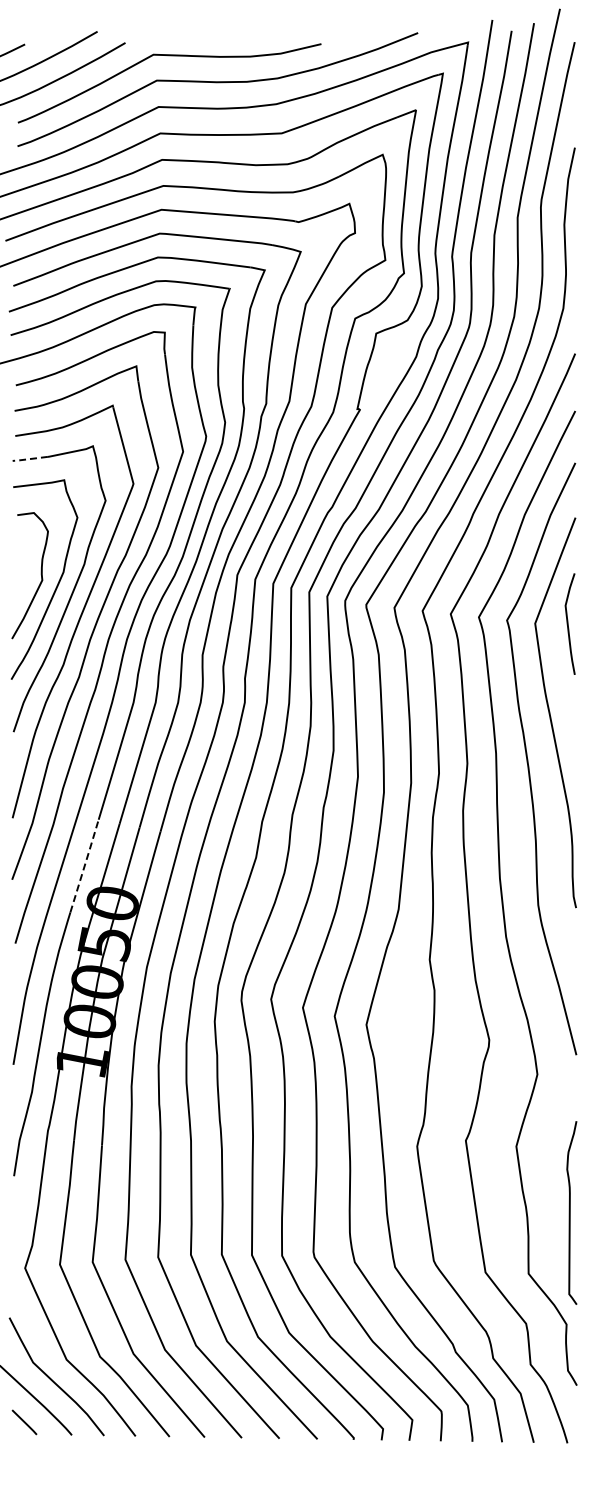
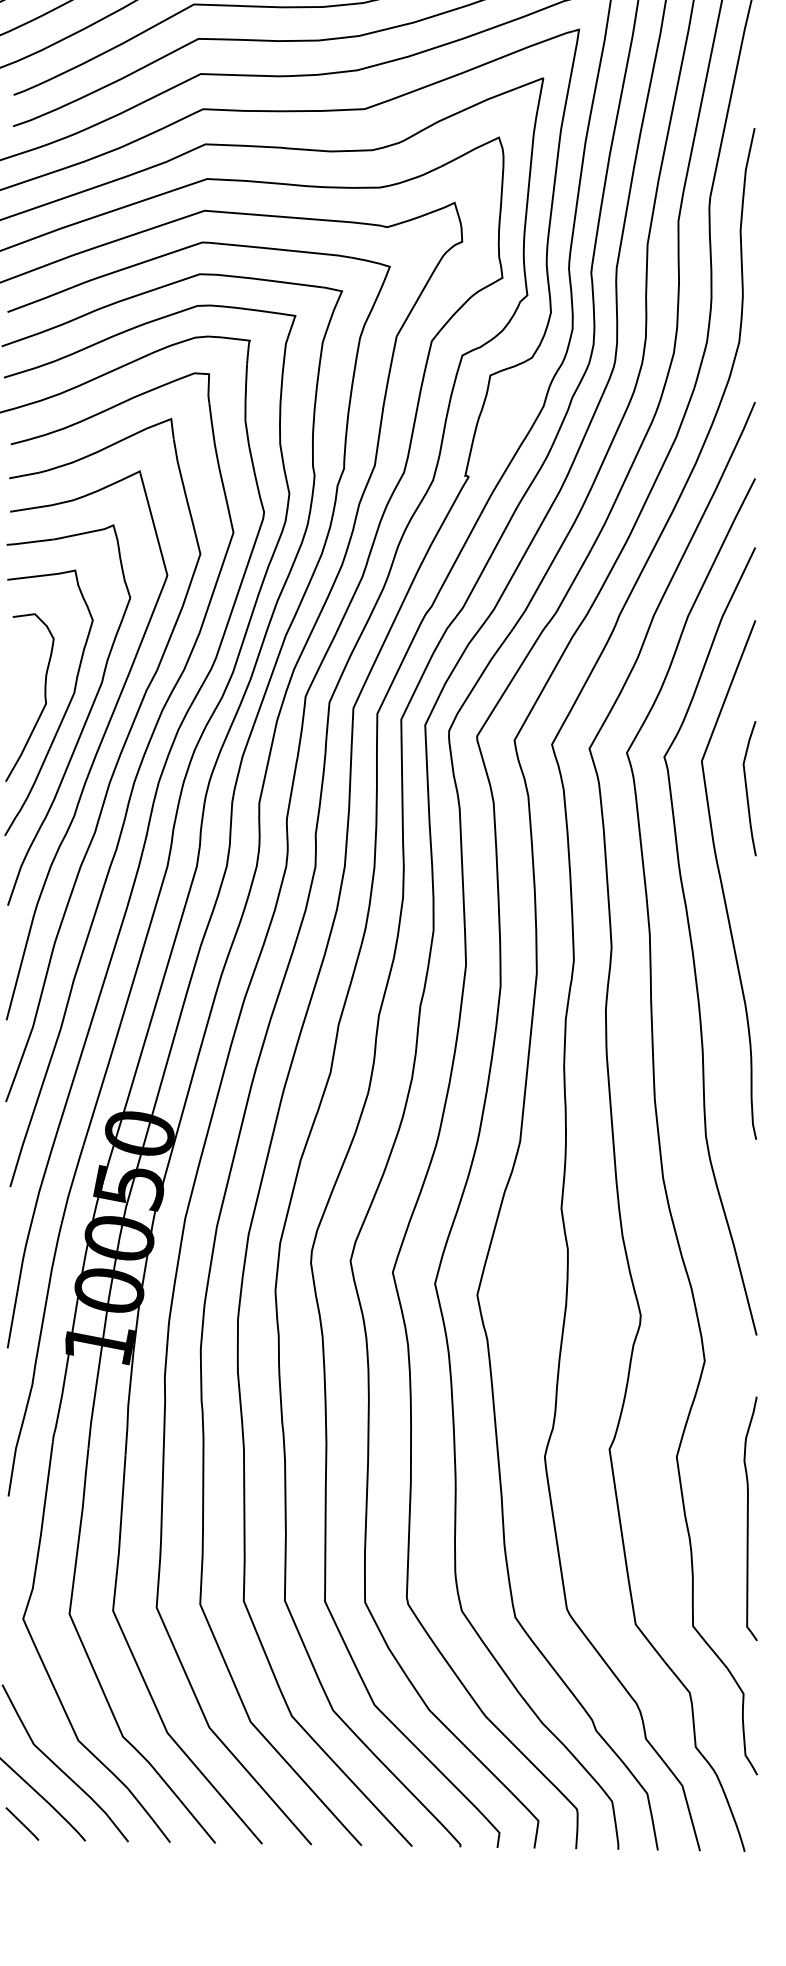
line: (29, 459) -> (29, 542), dashed -> solid
curve: (568, 623) -> (747, 787), moved
line: (84, 865) -> (102, 1083), dashed -> solid
curve: (570, 1212) -> (748, 1518), moved

